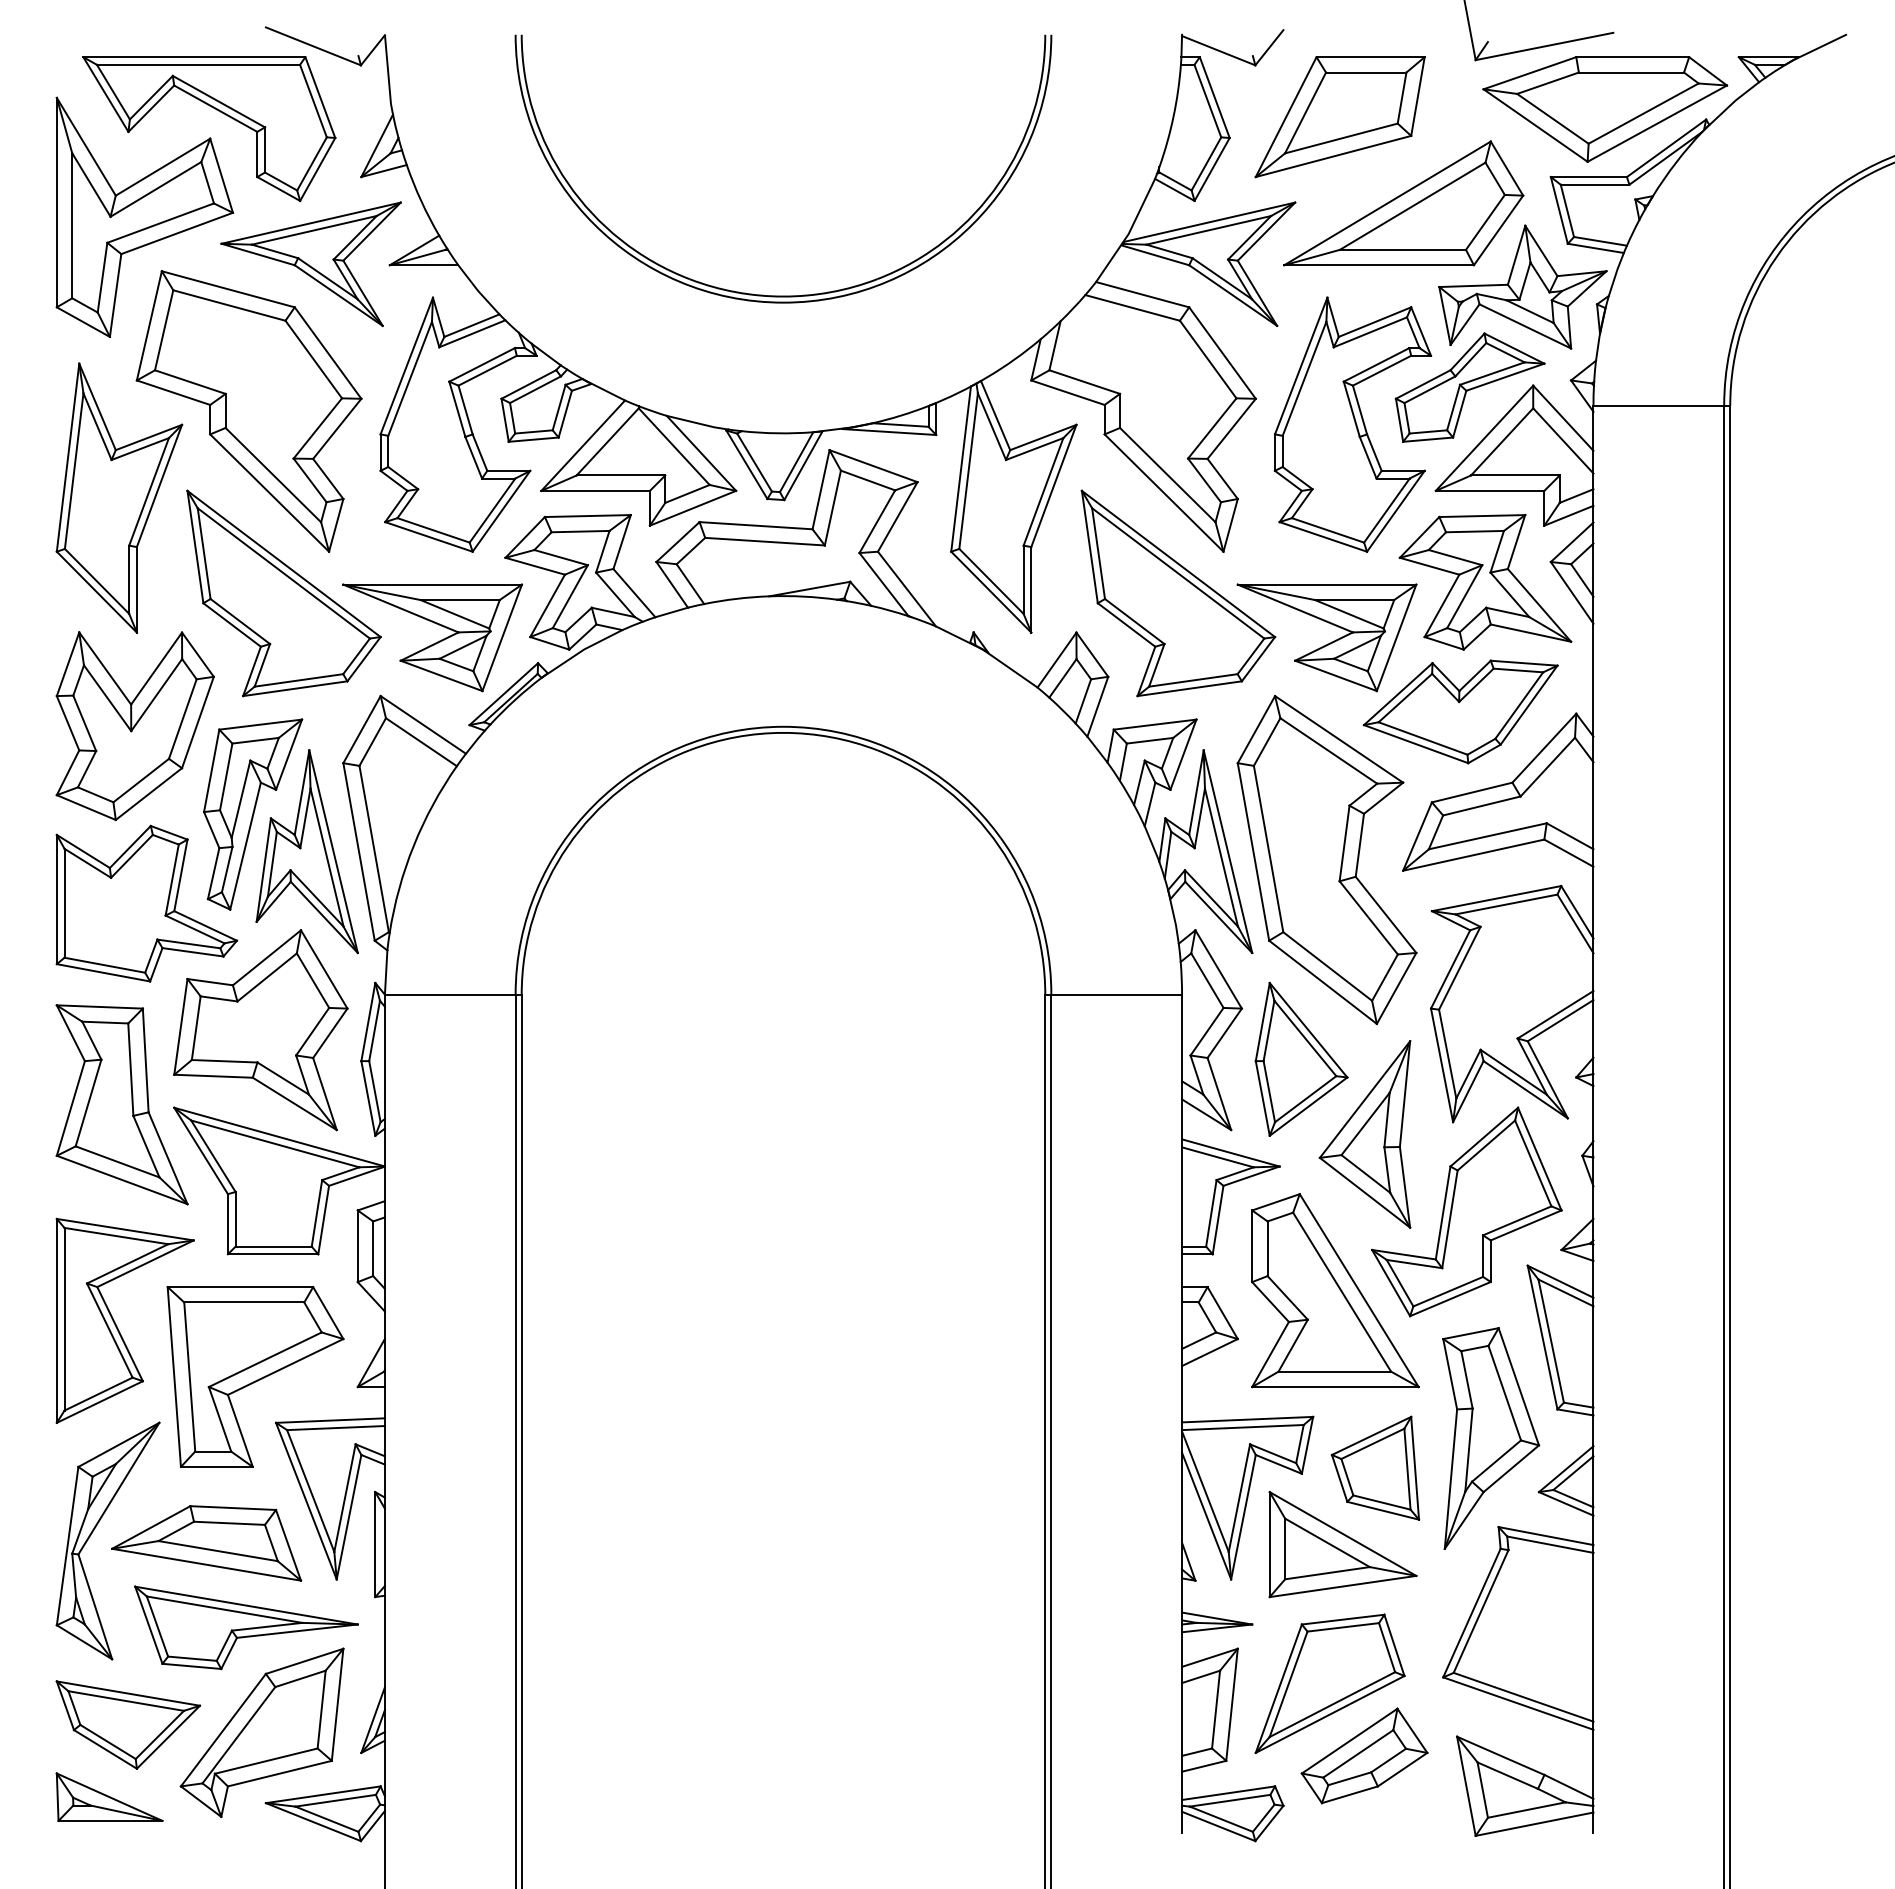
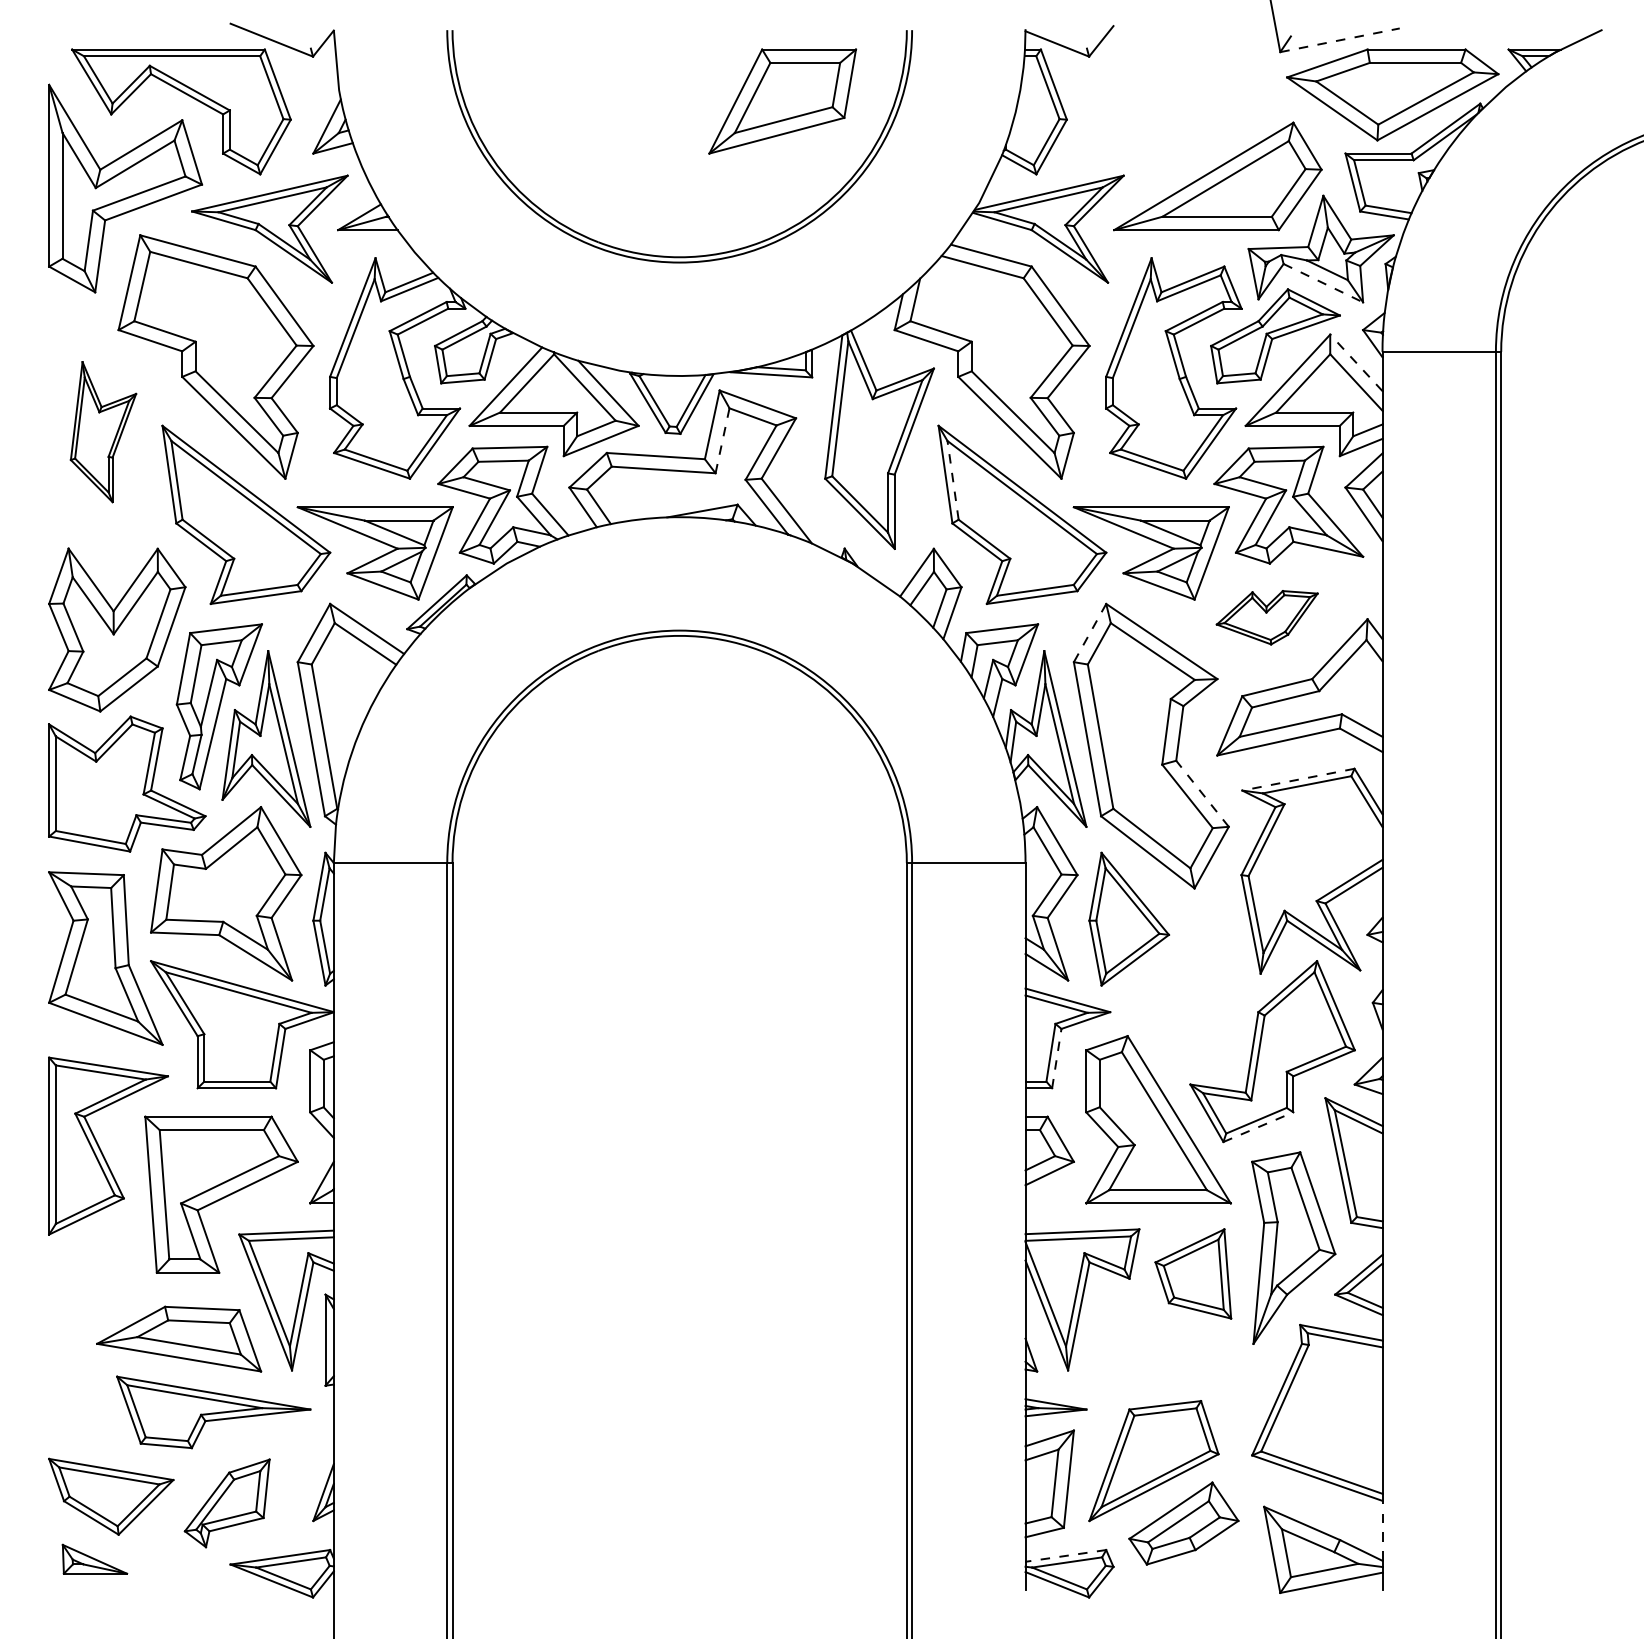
line: (1545, 46) -> (1340, 40), solid -> dashed
part: (1339, 117) -> (782, 101), moved
line: (1525, 326) -> (1323, 283), solid -> dashed
line: (1563, 417) -> (1356, 362), solid -> dashed
part: (119, 497) -> (103, 431), size x0.6
line: (832, 507) -> (722, 440), solid -> dashed
line: (1098, 553) -> (953, 480), solid -> dashed
part: (1460, 711) -> (1267, 617), size x0.6
line: (1256, 730) -> (1090, 633), solid -> dashed
line: (1496, 898) -> (1298, 779), solid -> dashed
line: (1386, 914) -> (1202, 793), solid -> dashed
part: (1364, 1134) -> (1183, 984), removed
line: (1218, 1220) -> (1057, 1058), solid -> dashed
line: (1450, 1299) -> (1258, 1127), solid -> dashed
part: (94, 1530) -> (81, 1327), removed
part: (1342, 1544) -> (1164, 1340), removed
part: (261, 1732) -> (226, 1503), size x0.6
line: (1593, 1764) -> (1382, 1531), solid -> dashed
line: (1228, 1793) -> (1065, 1556), solid -> dashed
part: (109, 1796) -> (94, 1558), size x0.7

